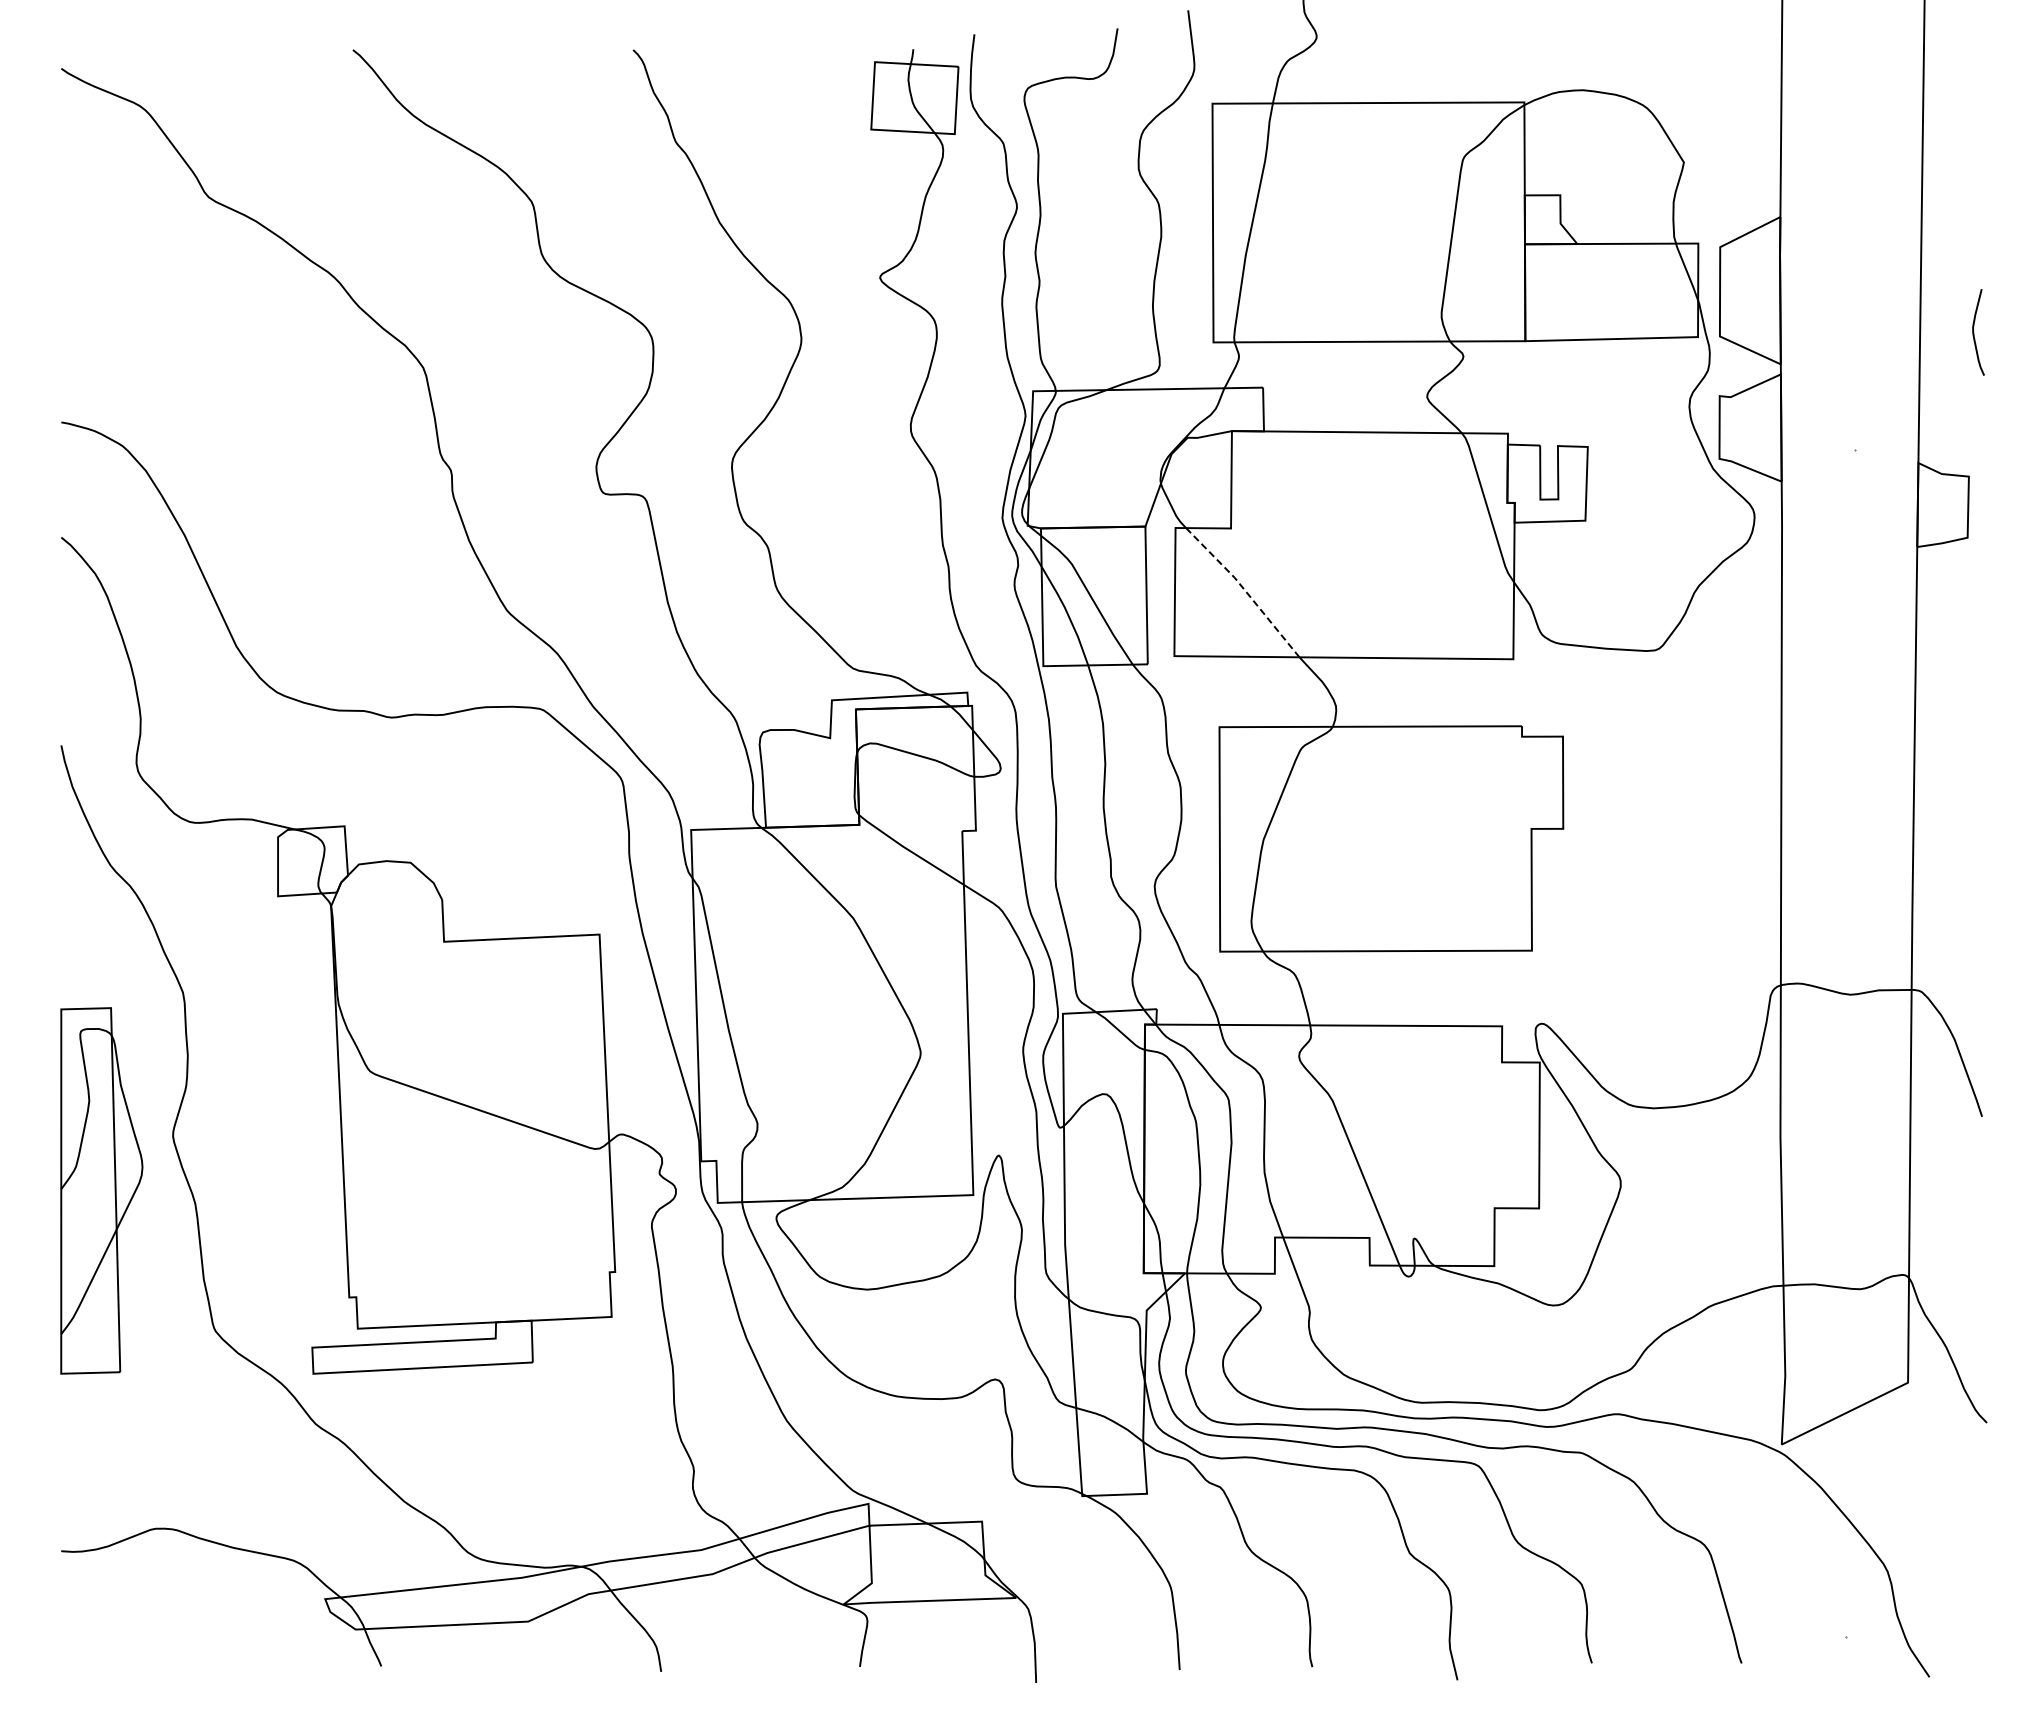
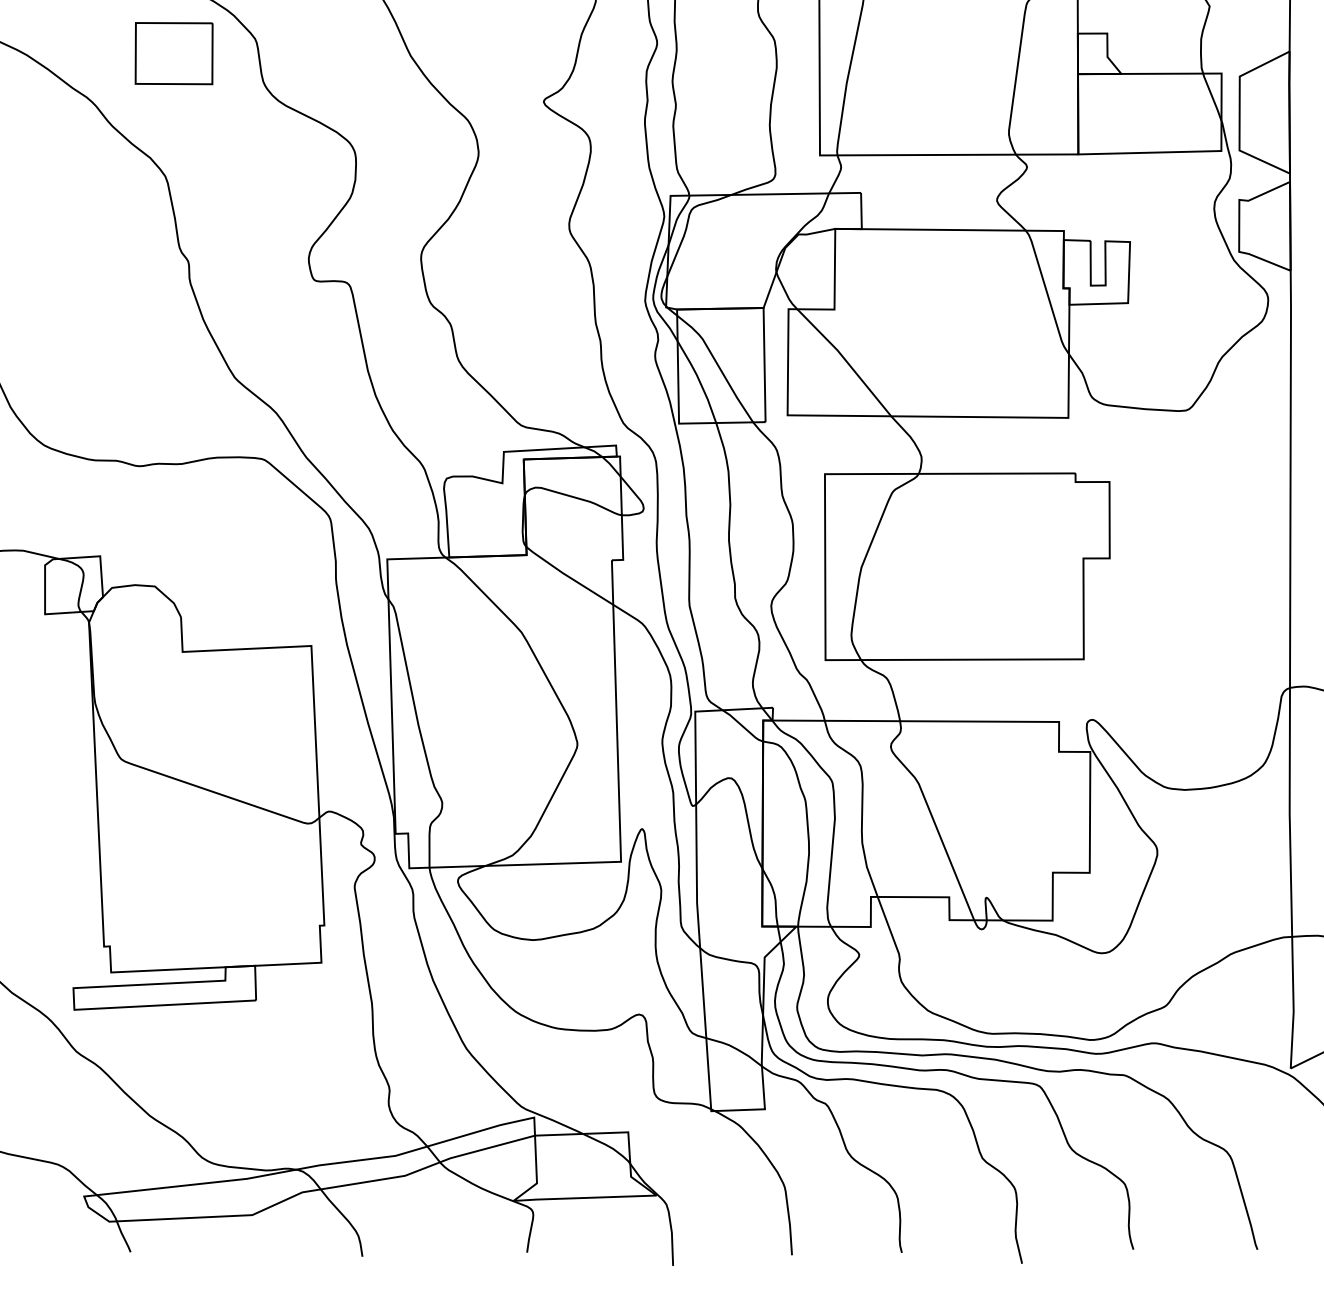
part: (433, 219) -> (173, 53), added
line: (1244, 590) -> (845, 360), dashed -> solid

